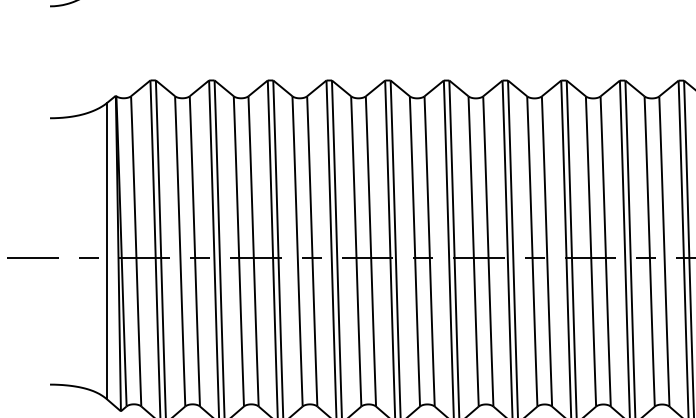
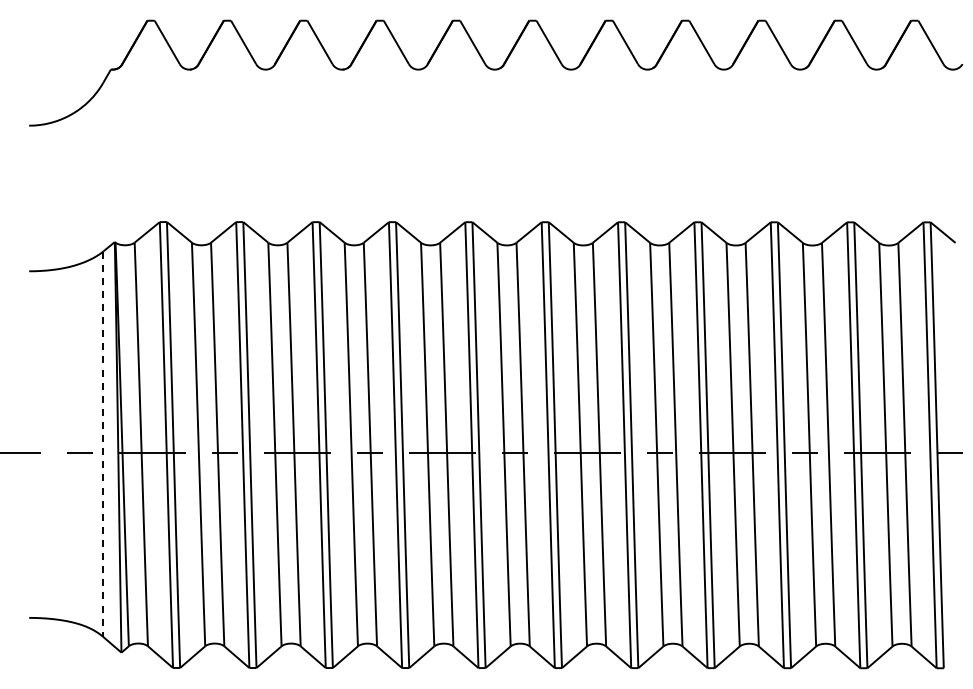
line: (107, 251) -> (103, 444), solid -> dashed

